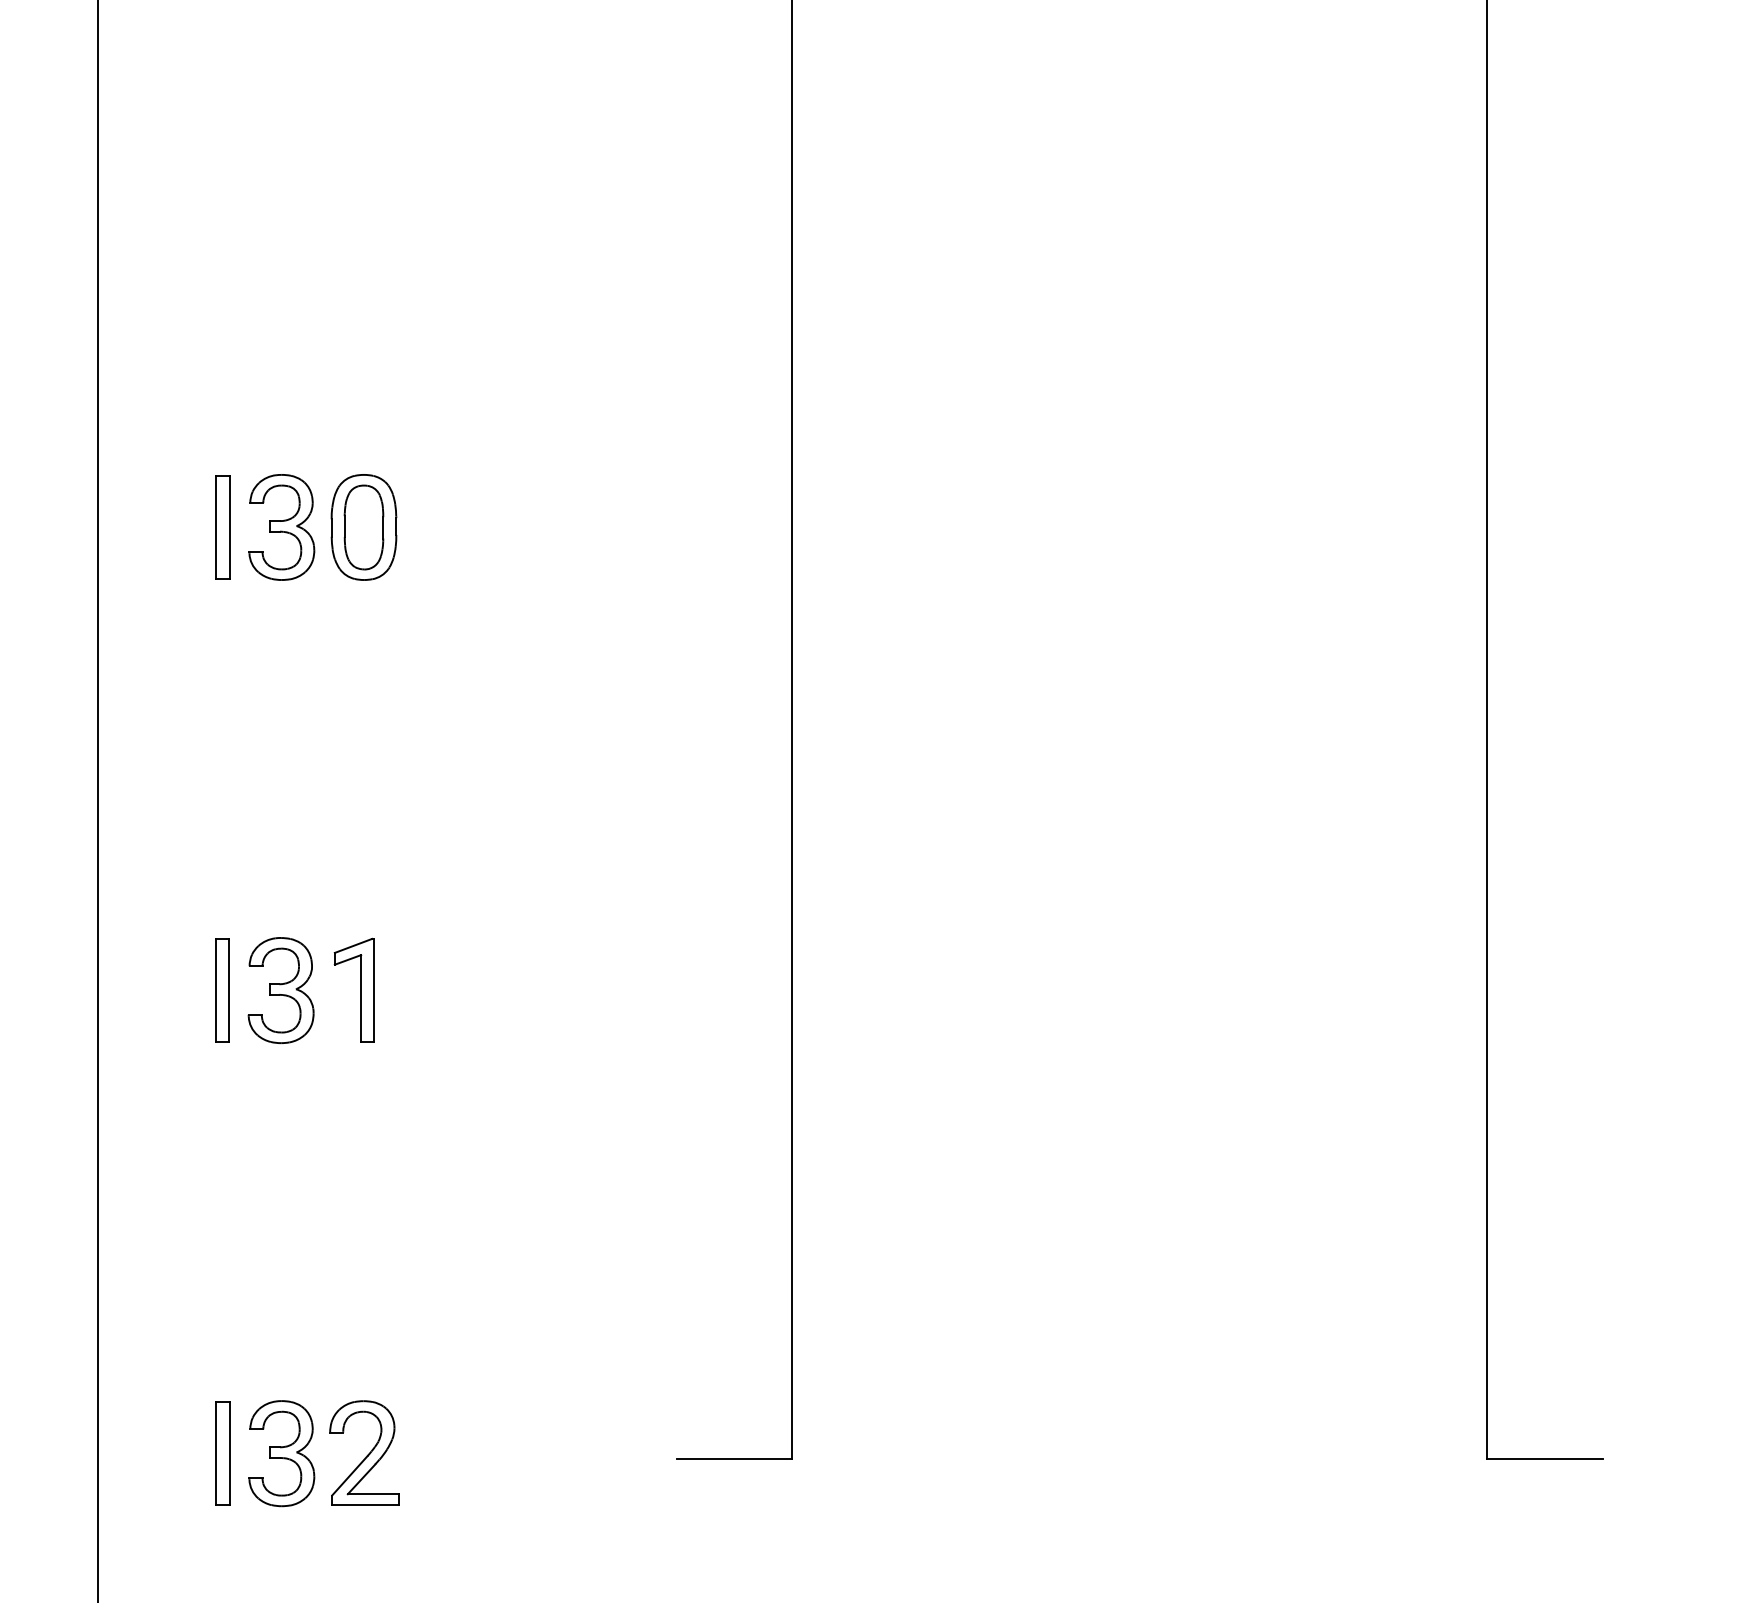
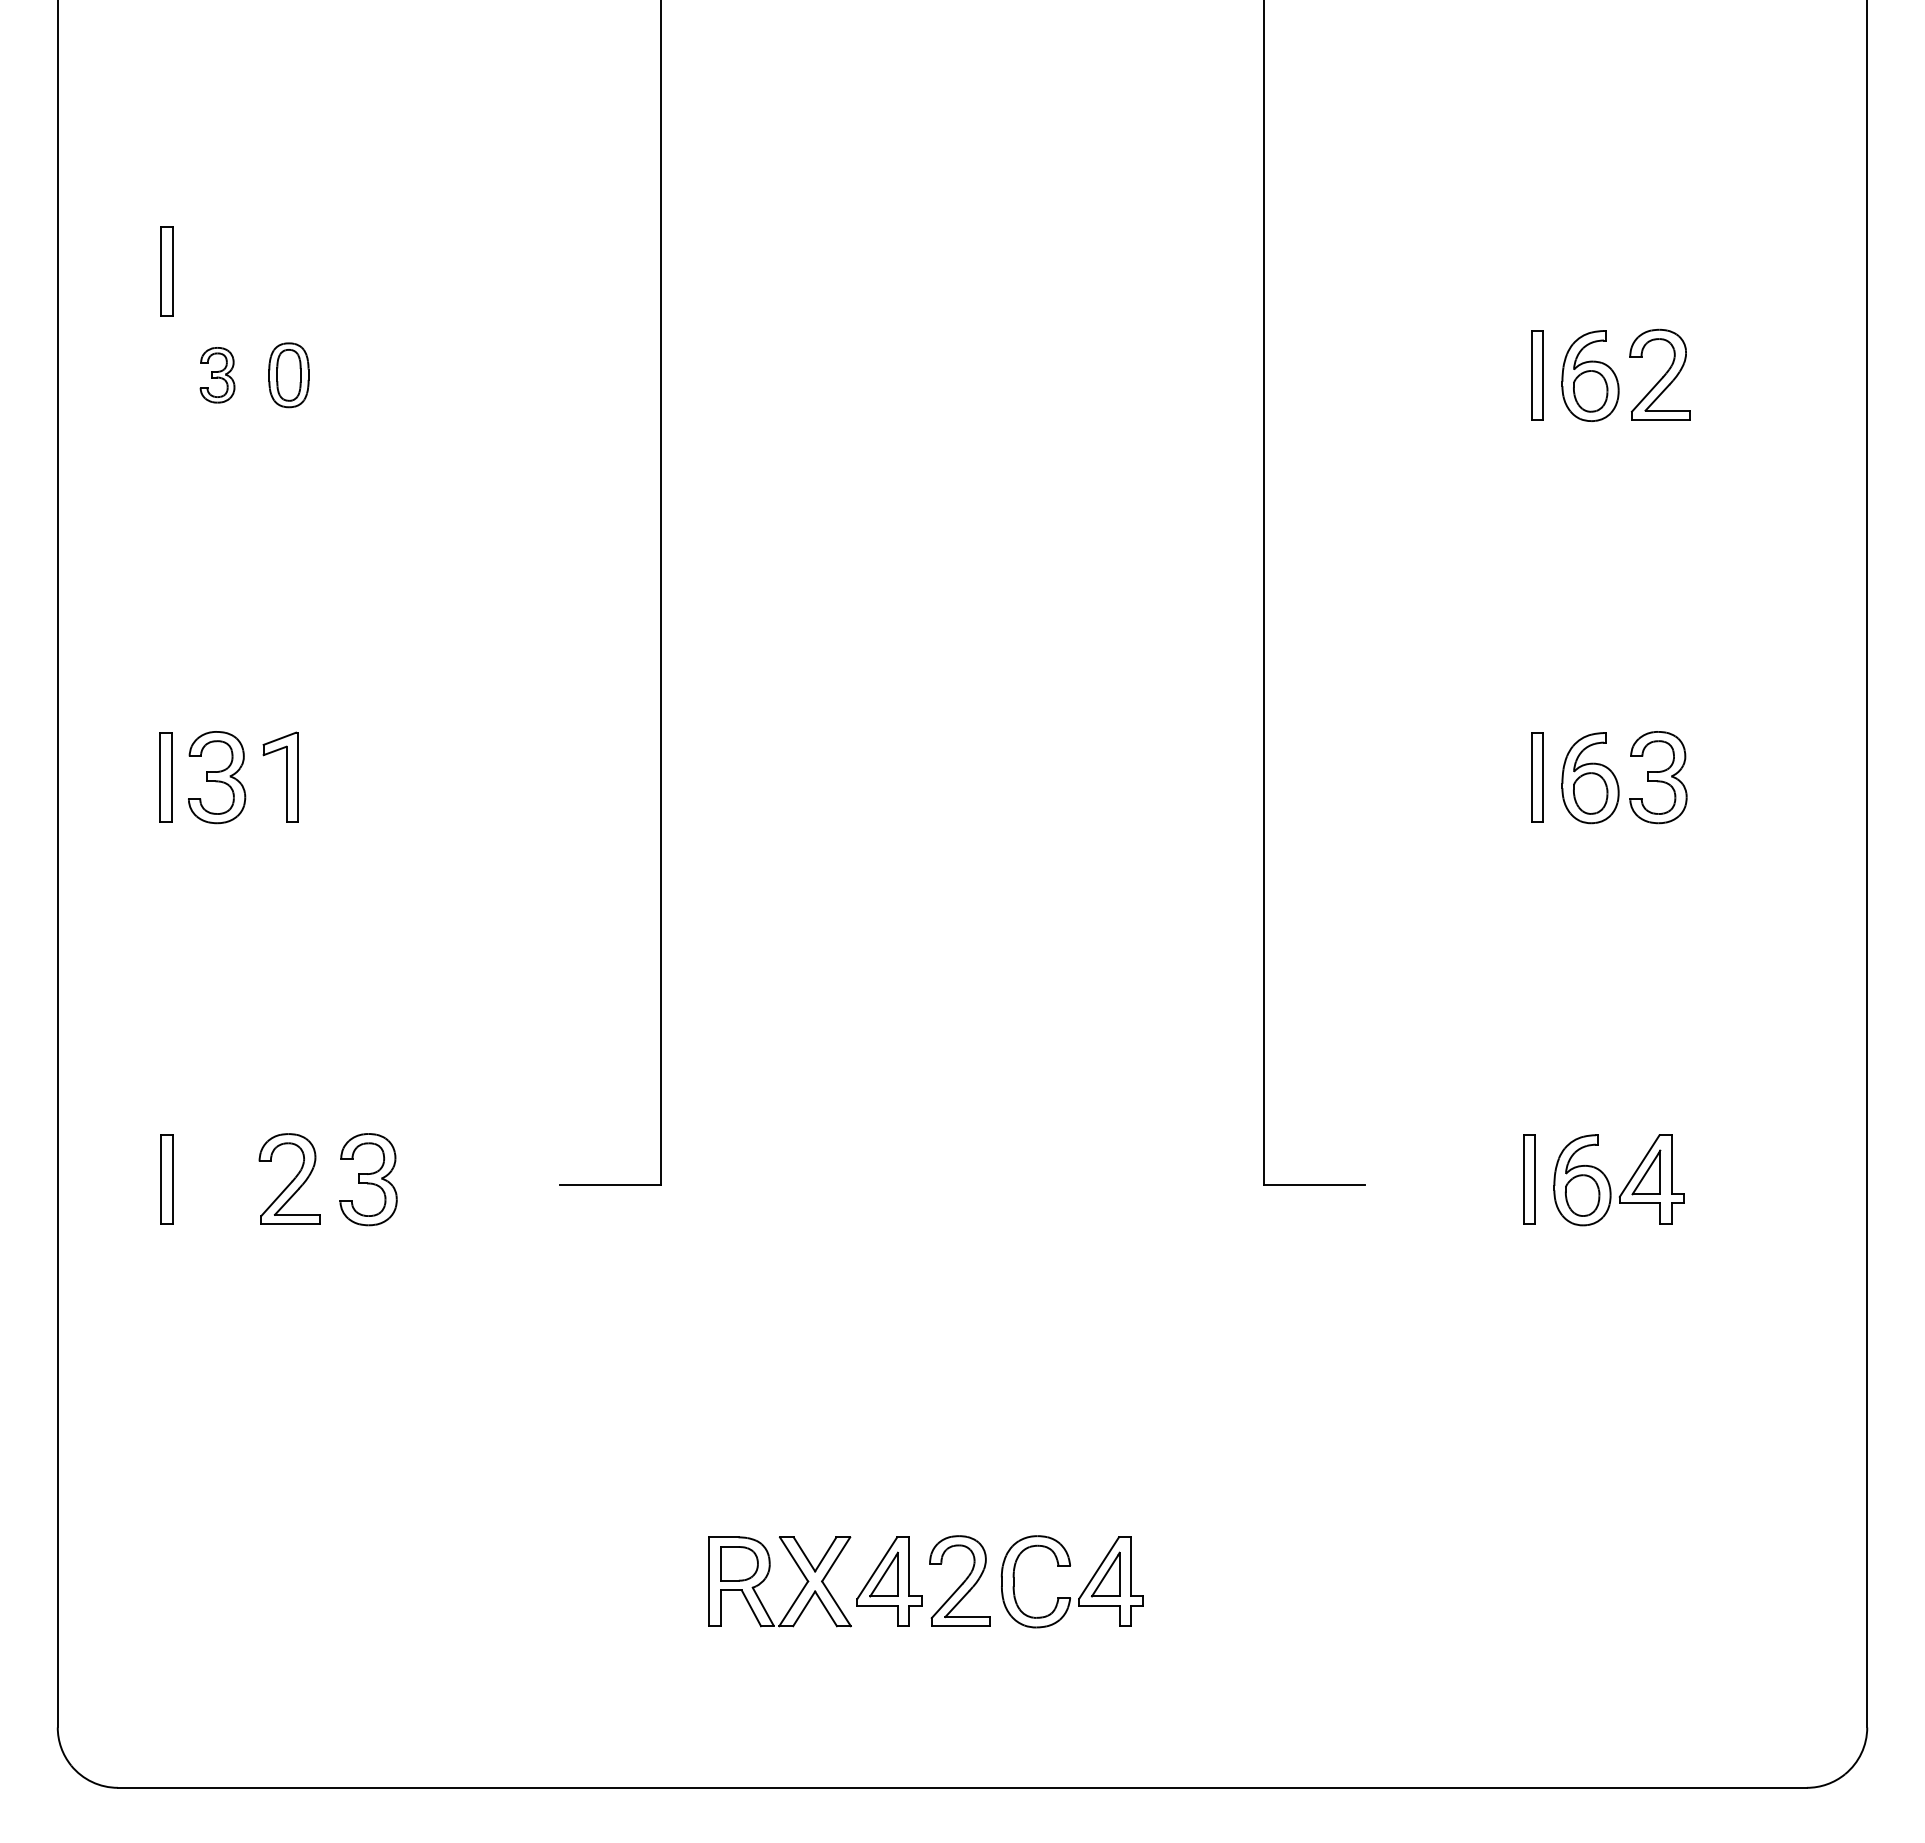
part: (281, 526) -> (217, 374), size x0.6
part: (363, 526) -> (288, 374), size x0.7
part: (222, 527) -> (166, 271), moved
part: (281, 1453) -> (368, 1179), moved

